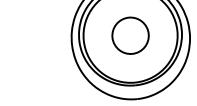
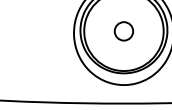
circle: (130, 36) -> (123, 31), size x0.6

